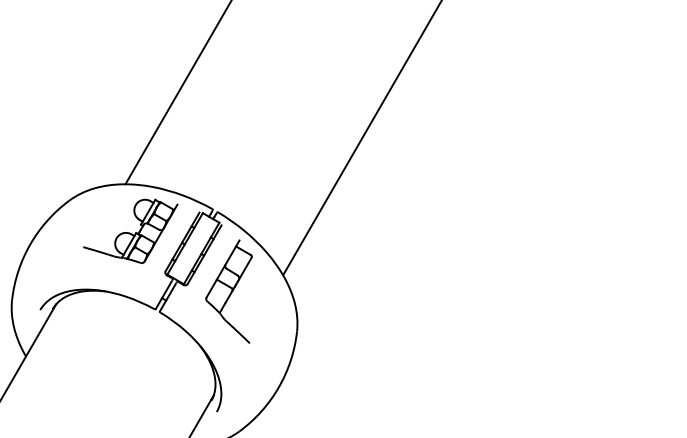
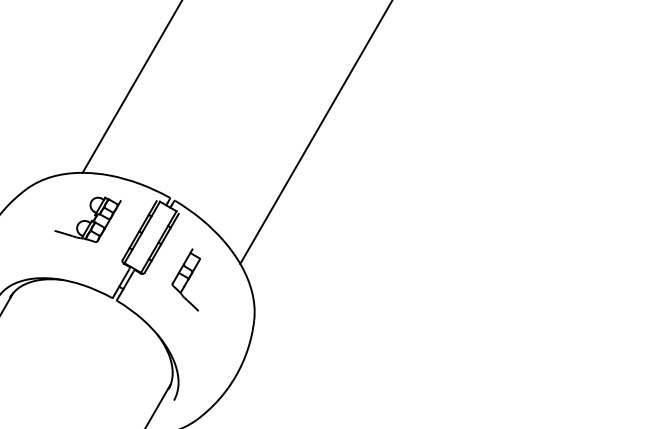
part: (130, 230) -> (87, 219), size x0.7
part: (228, 291) -> (185, 280), size x0.6

